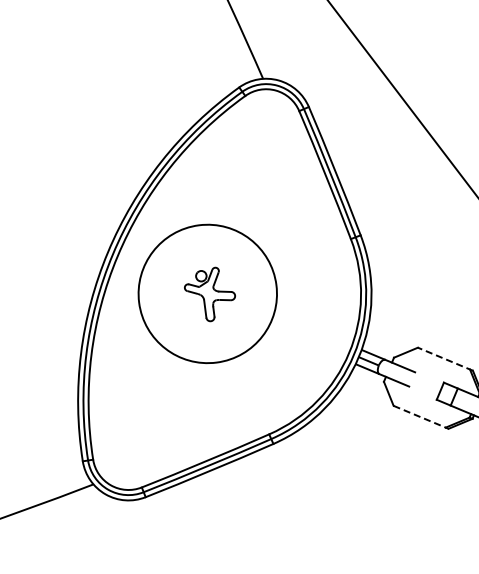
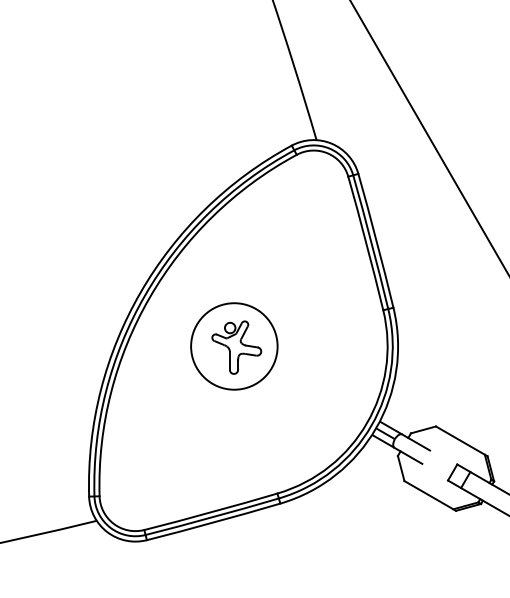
circle: (207, 293) -> (234, 346), size x0.62
line: (445, 359) -> (461, 441), dashed -> solid
line: (421, 416) -> (430, 495), dashed -> solid

